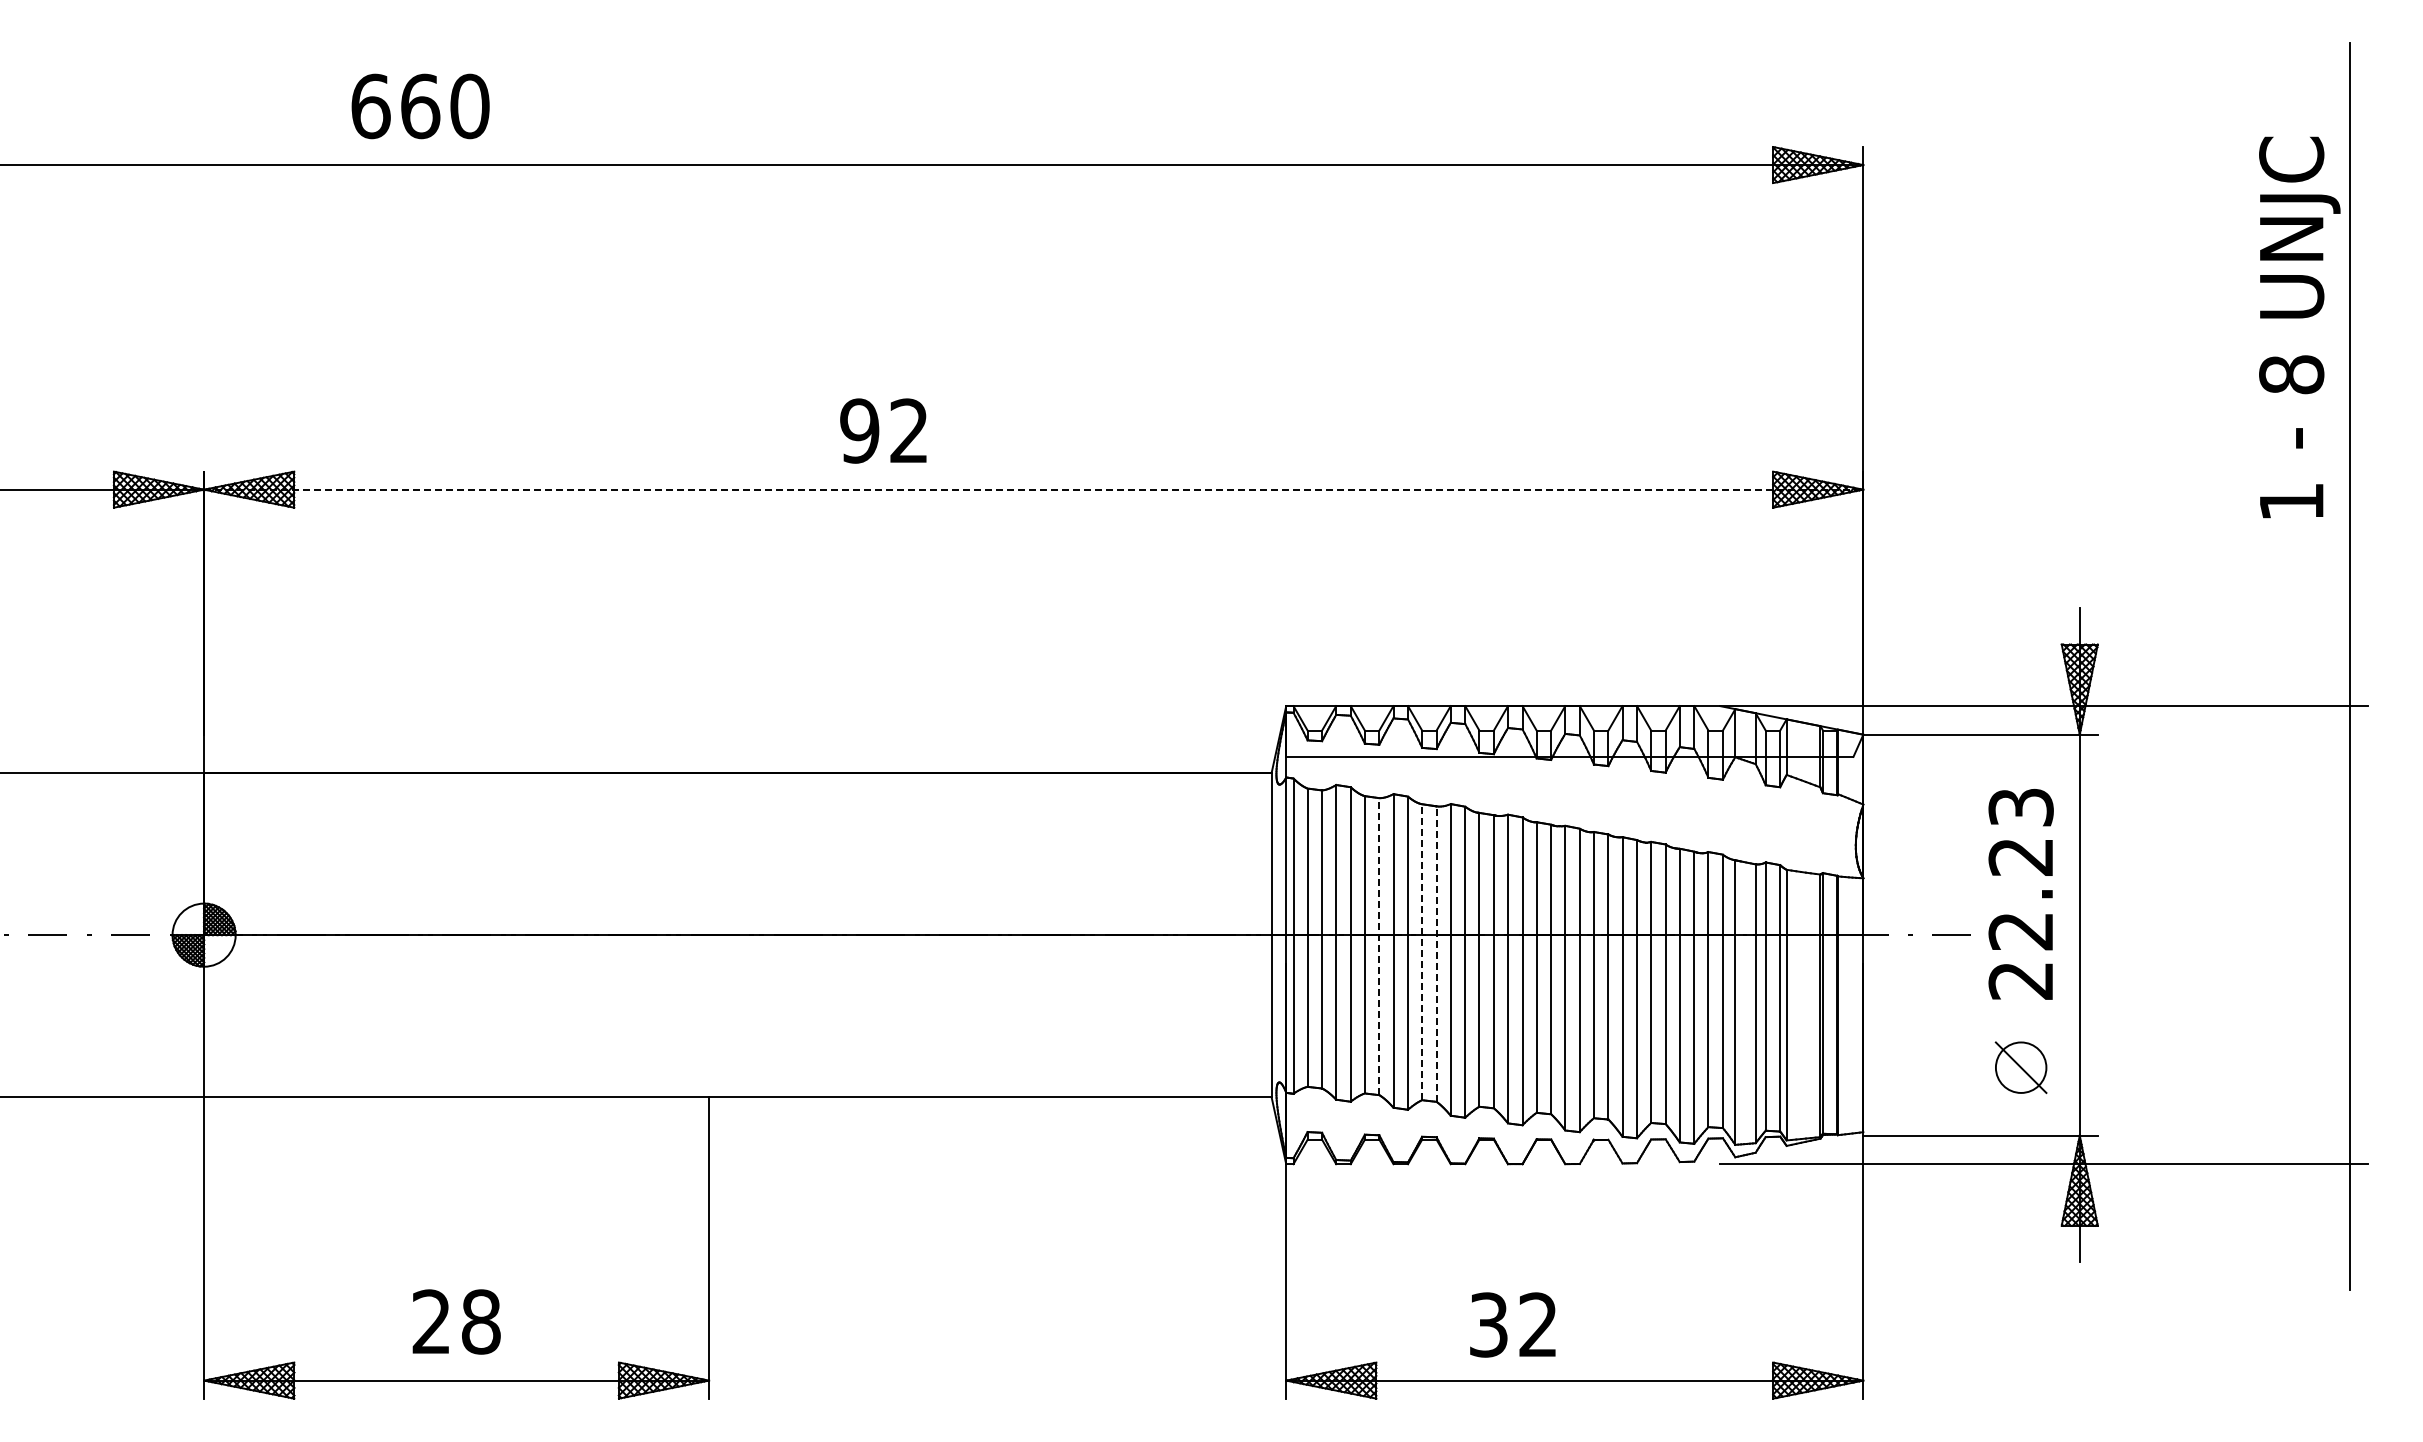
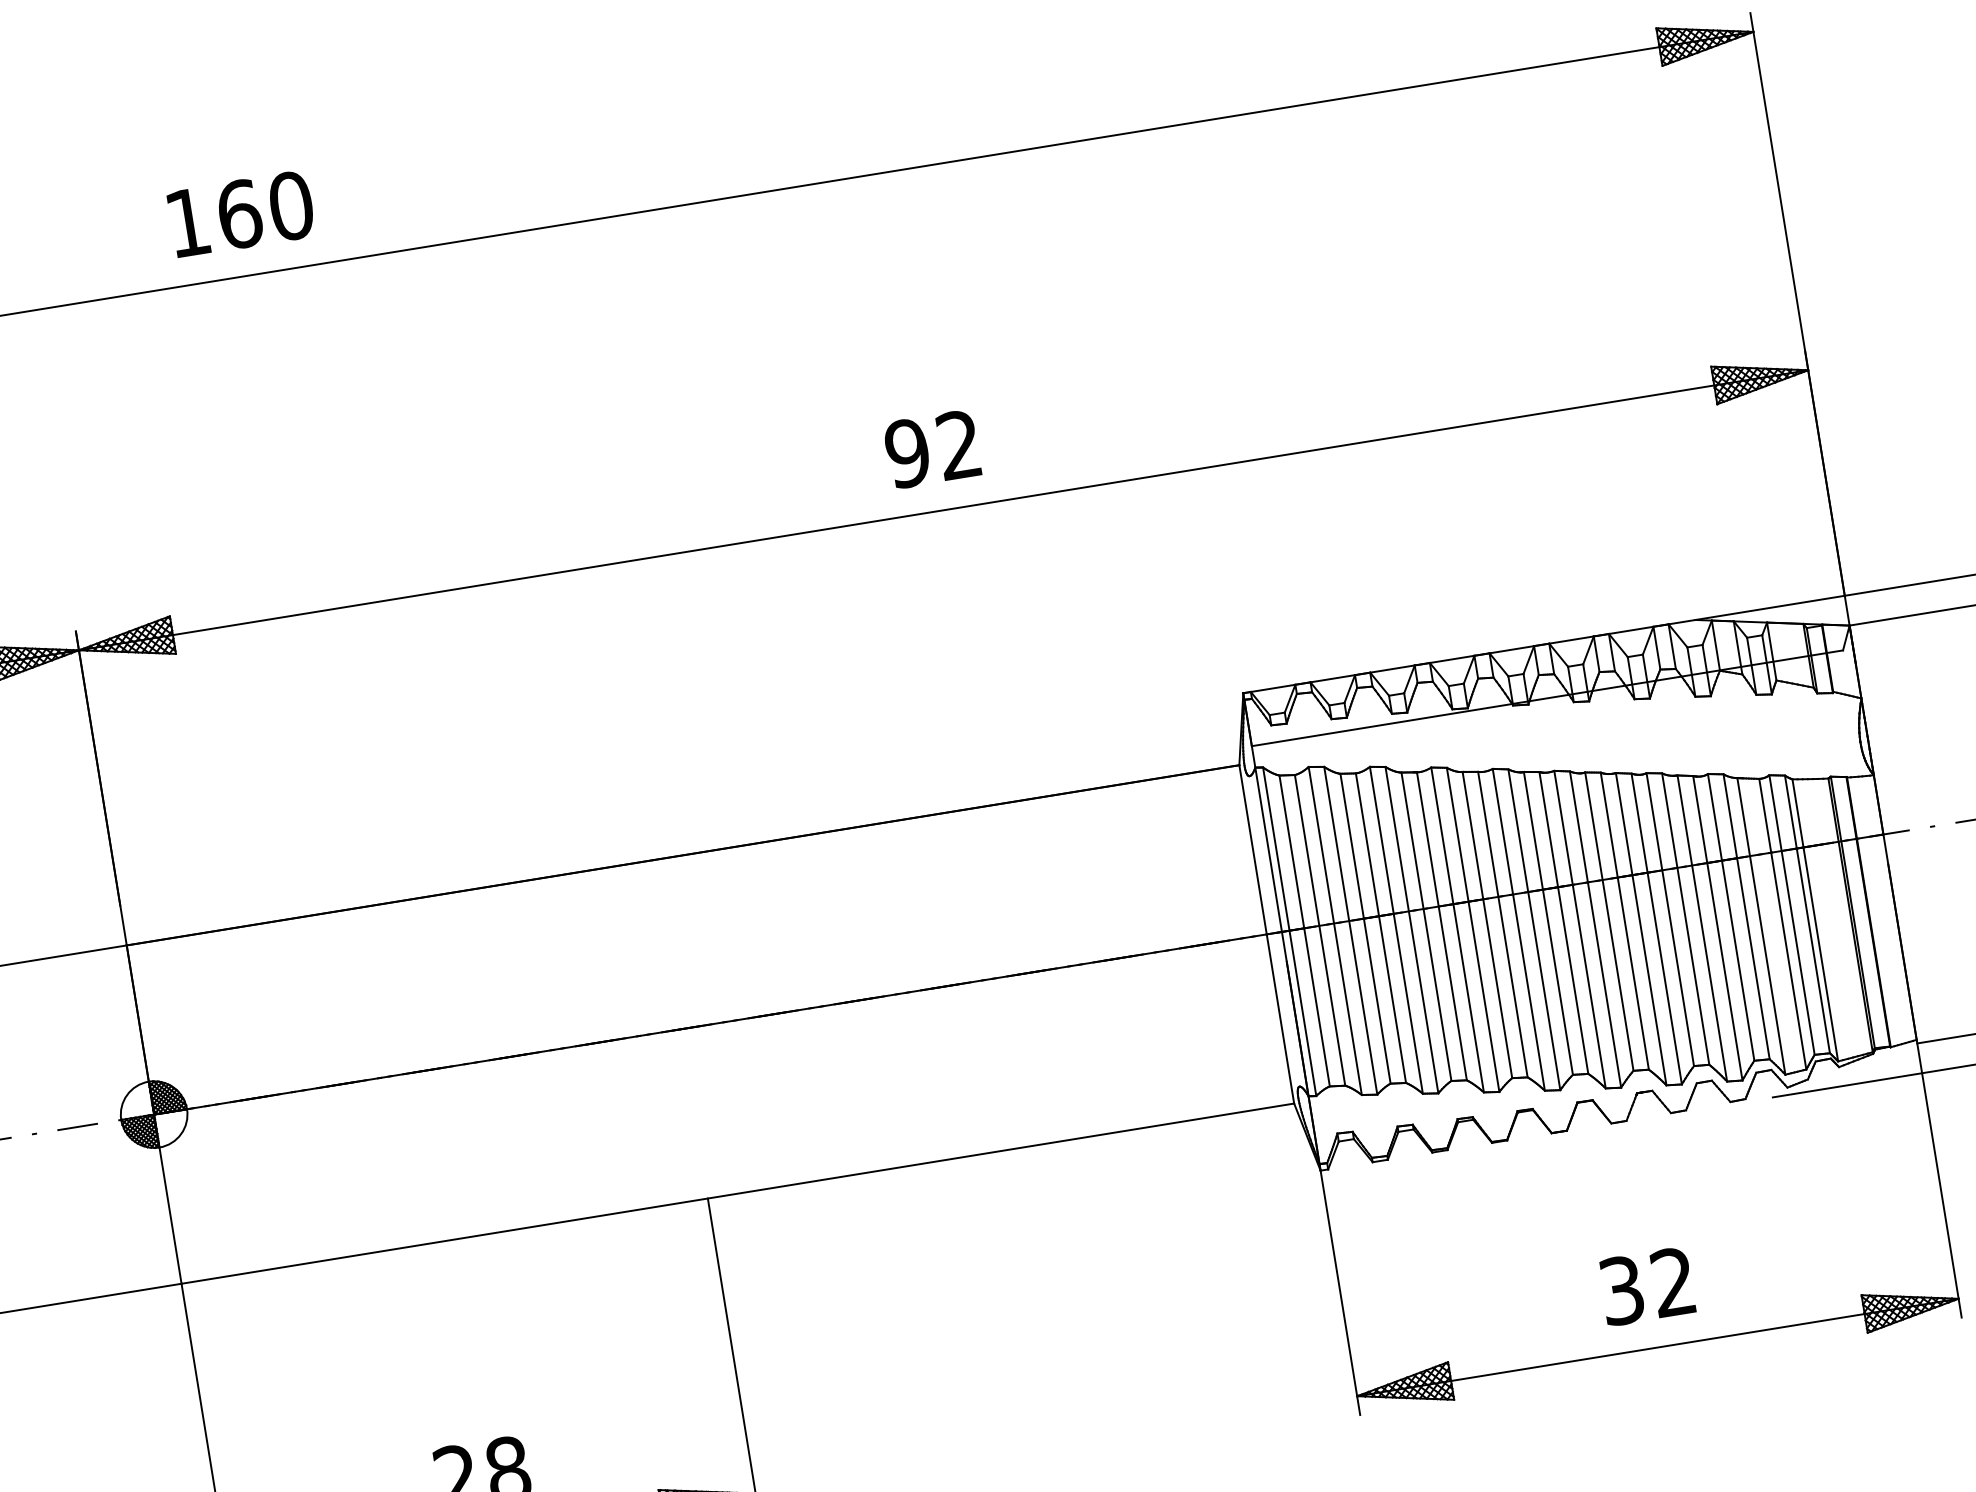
text: (370, 106) -> (187, 222), 660 -> 160
text: (883, 430) -> (932, 448), moved
line: (1033, 489) -> (943, 510), dashed -> solid
line: (1379, 946) -> (1381, 928), dashed -> solid
line: (1422, 952) -> (1426, 927), dashed -> solid
line: (1436, 954) -> (1441, 926), dashed -> solid
text: (1512, 1324) -> (1646, 1286), moved

